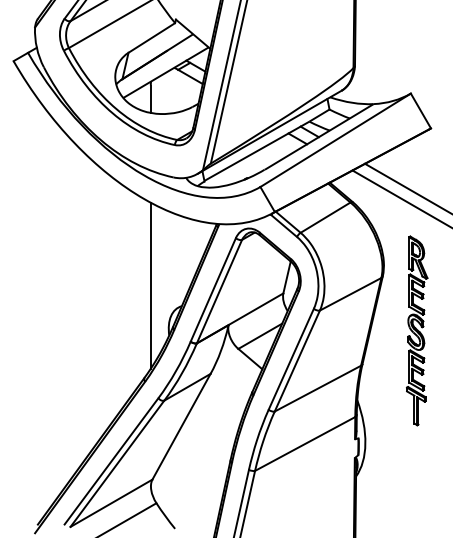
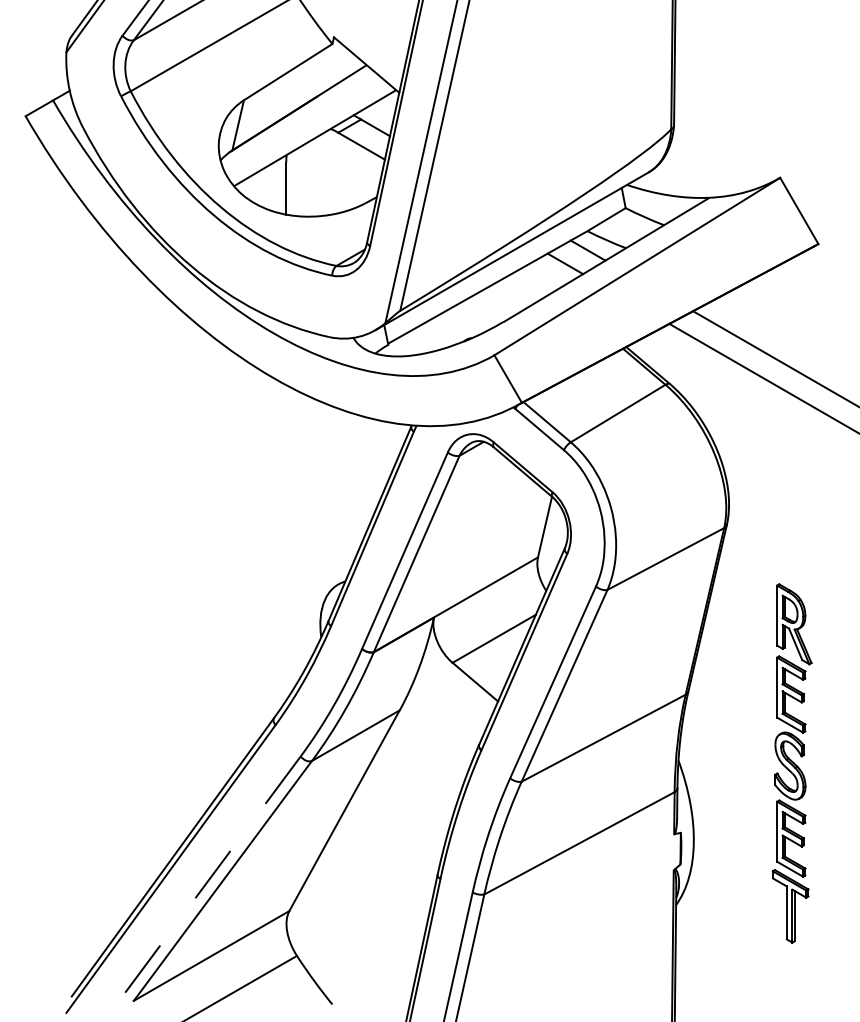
line: (150, 285) -> (285, 542), removed
part: (417, 330) -> (792, 762), moved
line: (111, 461) -> (211, 876), solid -> dashed

